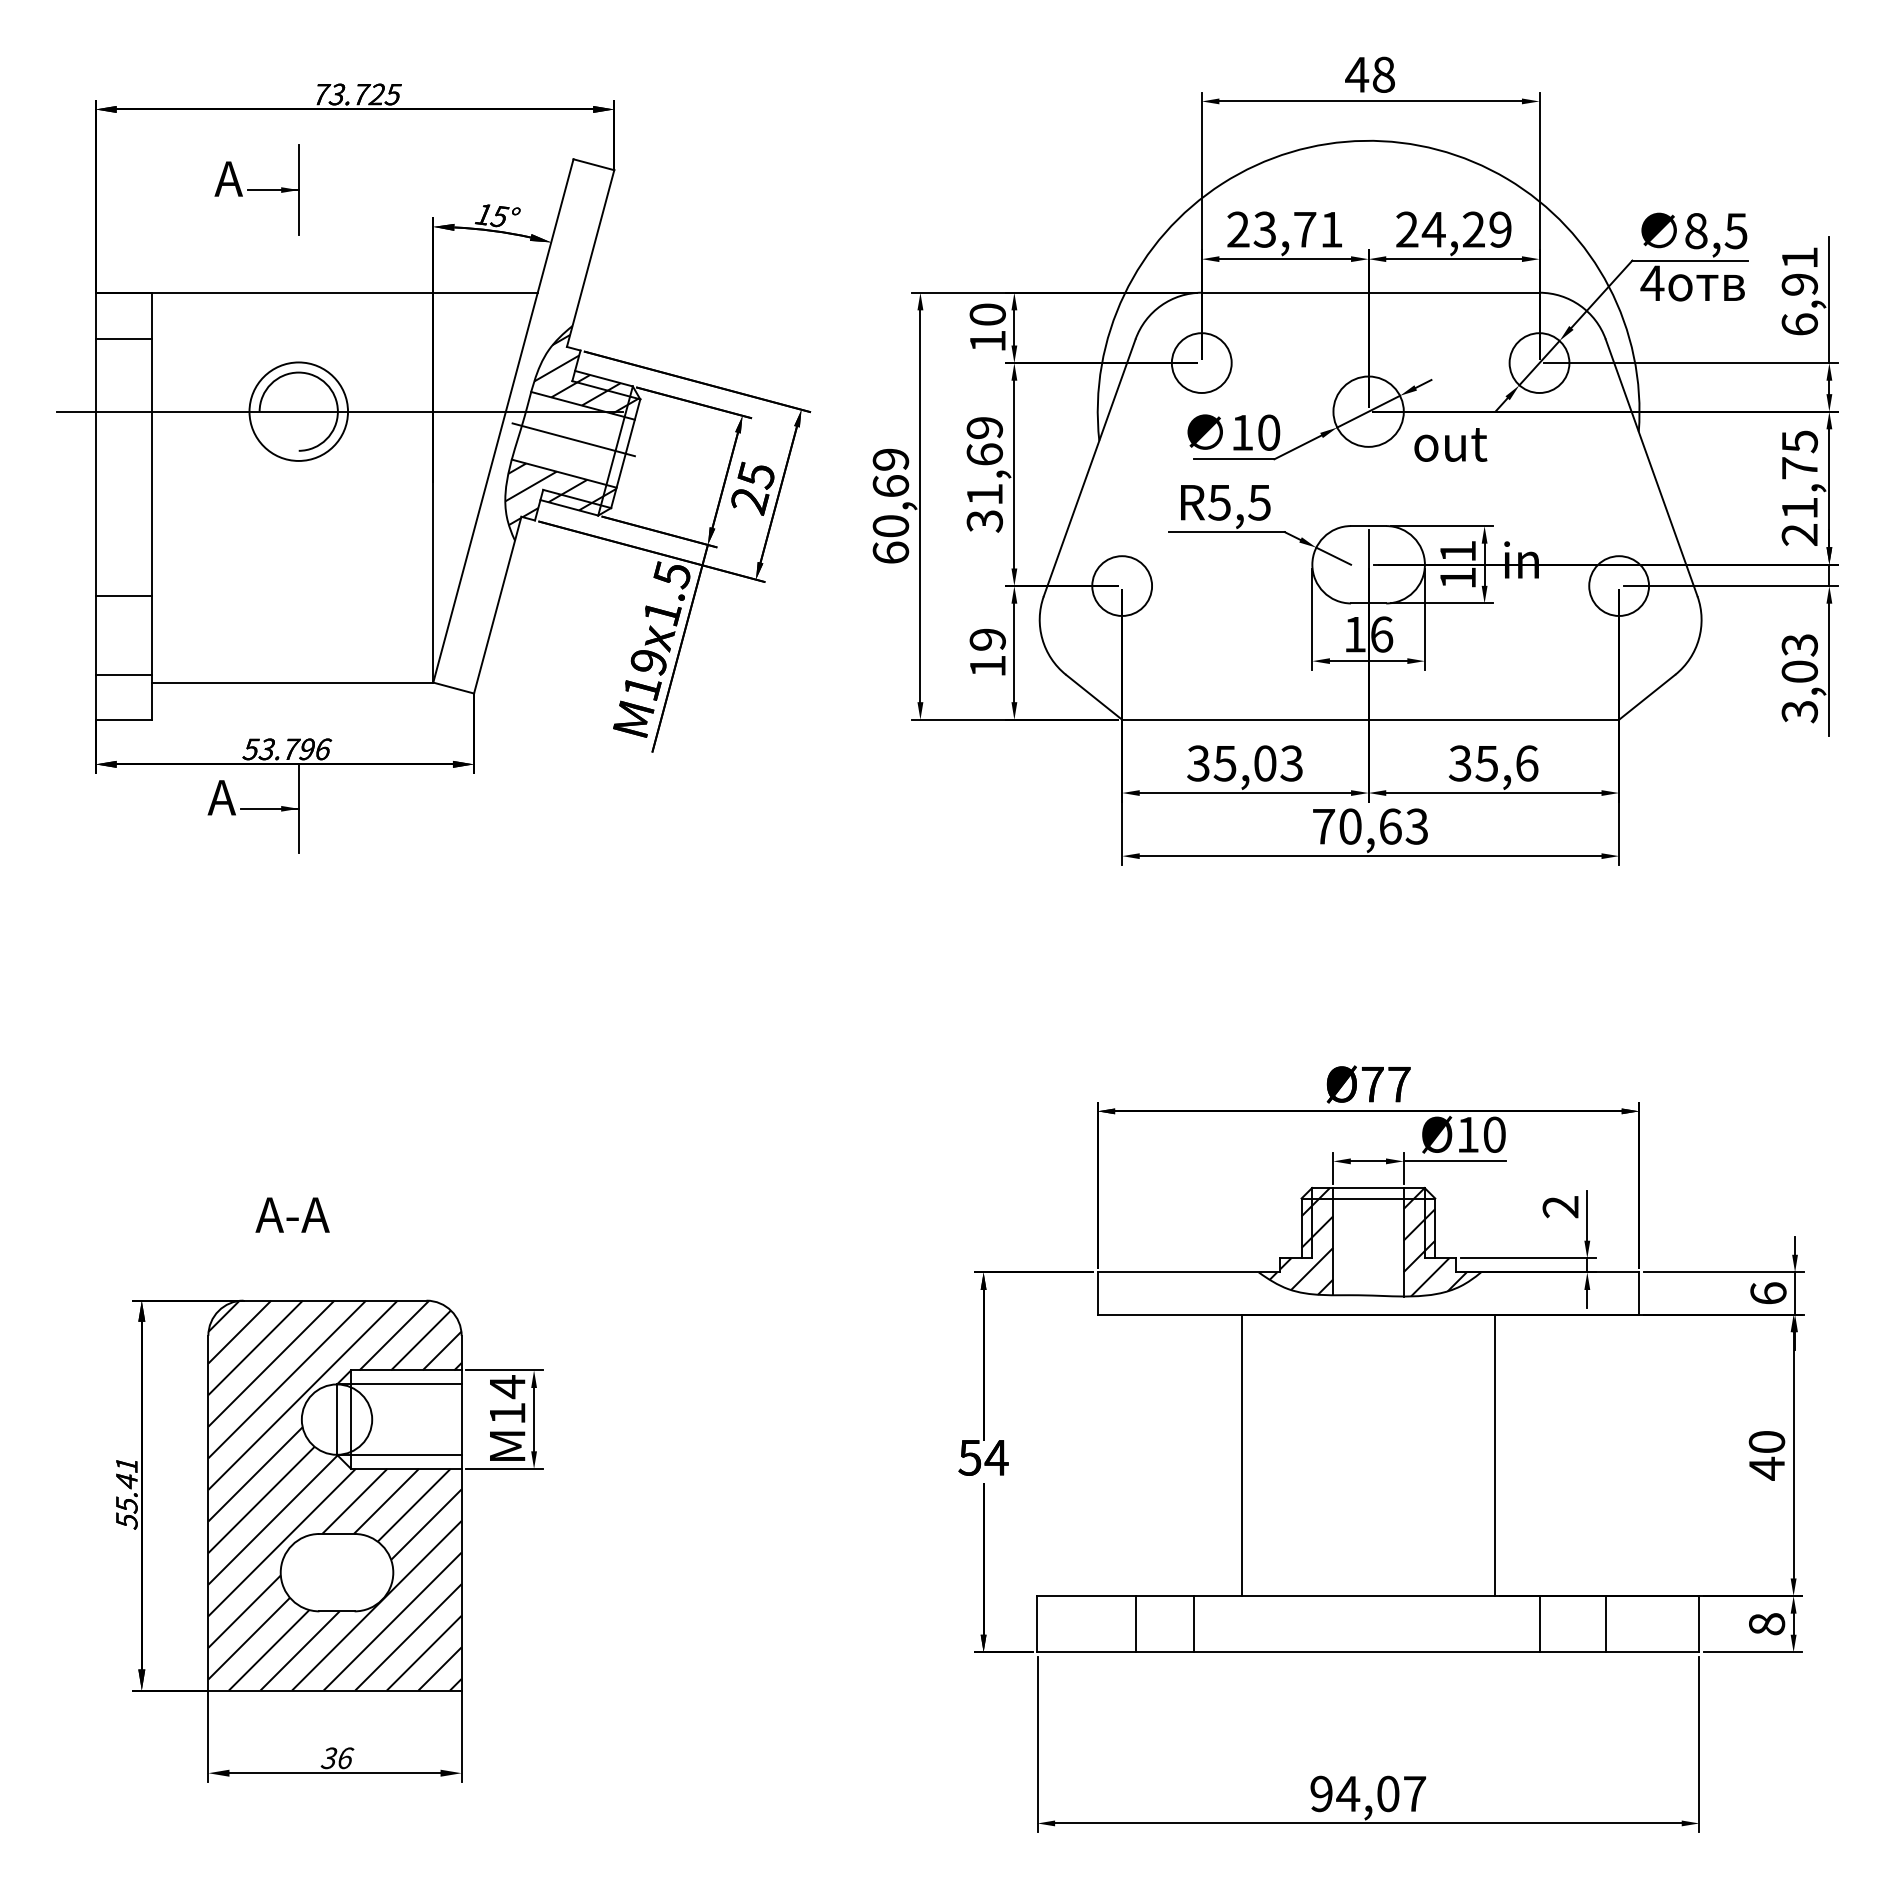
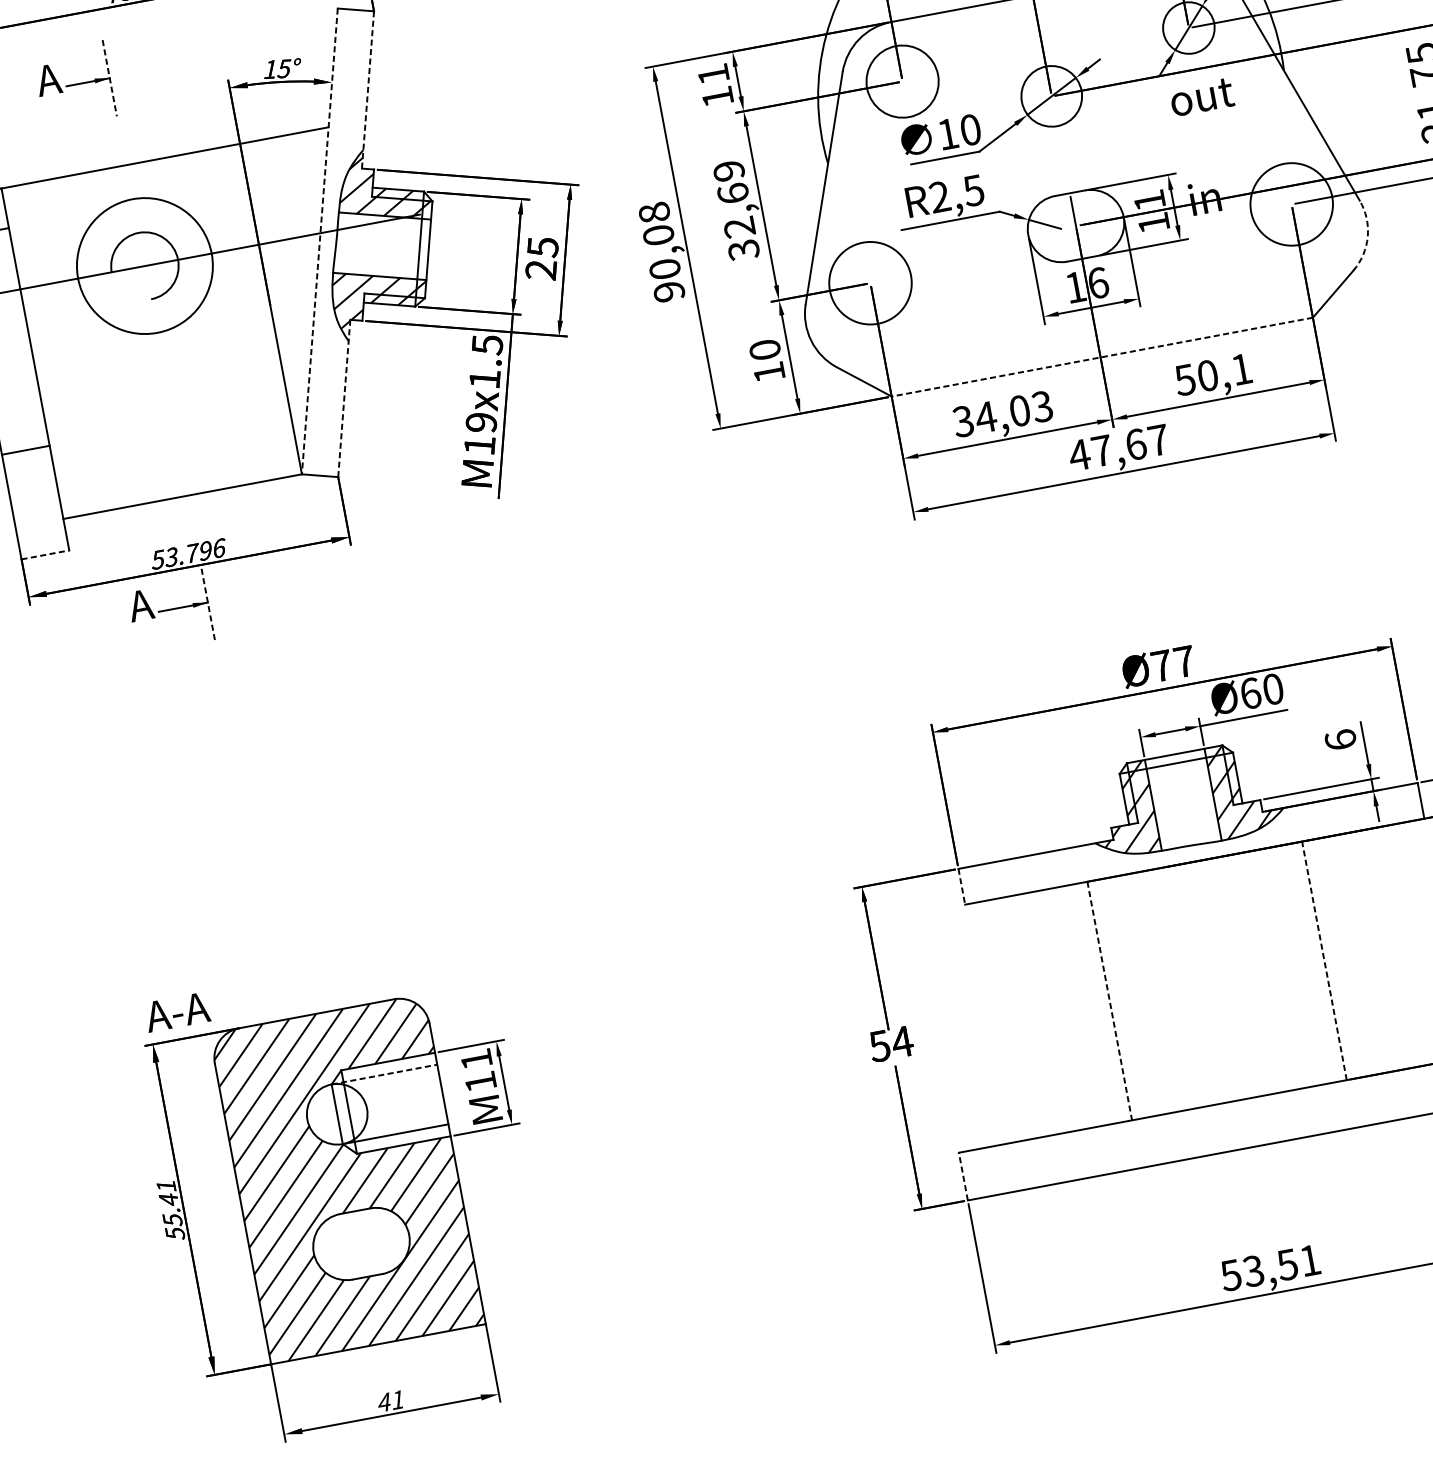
line: (298, 190) -> (109, 78), solid -> dashed
line: (590, 258) -> (367, 89), solid -> dashed
text: (987, 314) -> (713, 74), 10 -> 11
circle: (1201, 363) -> (902, 82), size x1.4
circle: (298, 411) -> (144, 265), size x1.6
line: (503, 420) -> (319, 241), solid -> dashed
line: (573, 439) -> (382, 246), removed
text: (1450, 444) -> (1201, 97), moved
text: (984, 494) -> (739, 227), 31,69 -> 32,69
text: (1219, 502) -> (939, 196), R5,5 -> R2,5
text: (890, 505) -> (661, 251), 60,69 -> 90,08
circle: (1122, 585) -> (870, 282), size x1.6
circle: (1619, 585) -> (1291, 203), size x1.6
line: (497, 604) -> (343, 397), solid -> dashed
text: (987, 639) -> (764, 349), 19 -> 10
arc: (1698, 639) -> (1367, 237), solid -> dashed
line: (123, 674) -> (38, 516), removed
line: (124, 719) -> (46, 554), solid -> dashed
line: (1370, 719) -> (1102, 356), solid -> dashed
text: (1225, 763) -> (986, 417), 35,03 -> 34,03
text: (1493, 763) -> (1213, 374), 35,6 -> 50,1
line: (298, 808) -> (207, 602), solid -> dashed
text: (1369, 826) -> (1118, 447), 70,63 -> 47,67
text: (1468, 1134) -> (1251, 693), Ø10 -> Ø60
text: (1560, 1206) -> (1340, 739), 2 -> 6
text: (292, 1214) -> (177, 1011), moved
line: (1097, 1294) -> (961, 887), solid -> dashed
line: (399, 1384) -> (384, 1074), solid -> dashed
text: (507, 1387) -> (476, 1060), M14 -> M11
line: (1241, 1455) -> (1109, 1001), solid -> dashed
line: (1495, 1455) -> (1324, 960), solid -> dashed
line: (1037, 1623) -> (963, 1175), solid -> dashed
line: (1135, 1624) -> (1046, 1161), removed
line: (1193, 1624) -> (1095, 1152), removed
line: (1539, 1624) -> (1388, 1097), removed
text: (337, 1758) -> (391, 1401), 36 -> 41
text: (1368, 1793) -> (1270, 1267), 94,07 -> 53,51

